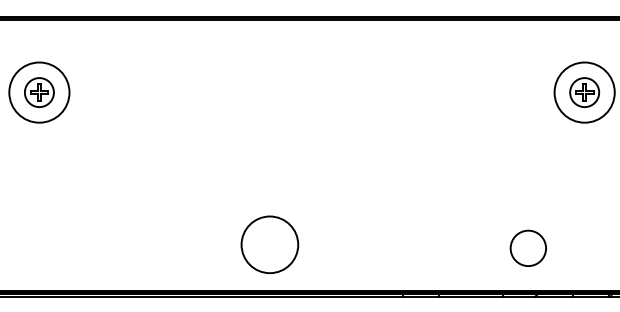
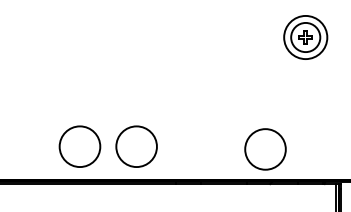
circle: (584, 92) -> (305, 37), size x1.4
circle: (348, 244) -> (136, 146), added
circle: (527, 247) -> (264, 148), size x1.6

